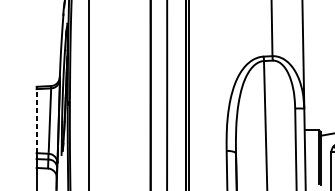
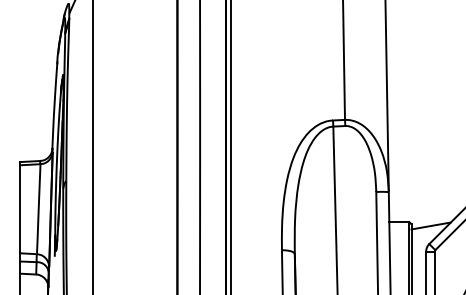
line: (36, 120) -> (20, 208), dashed -> solid

